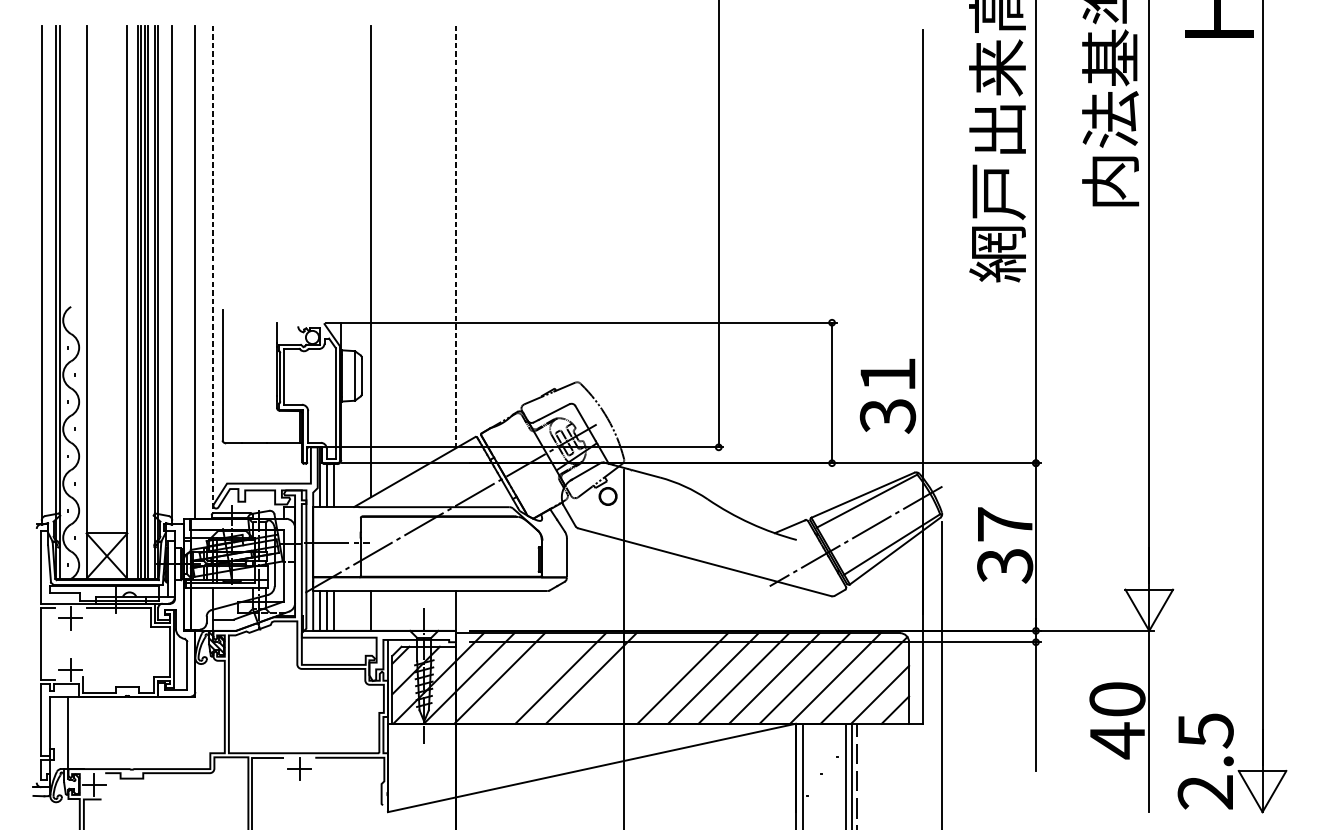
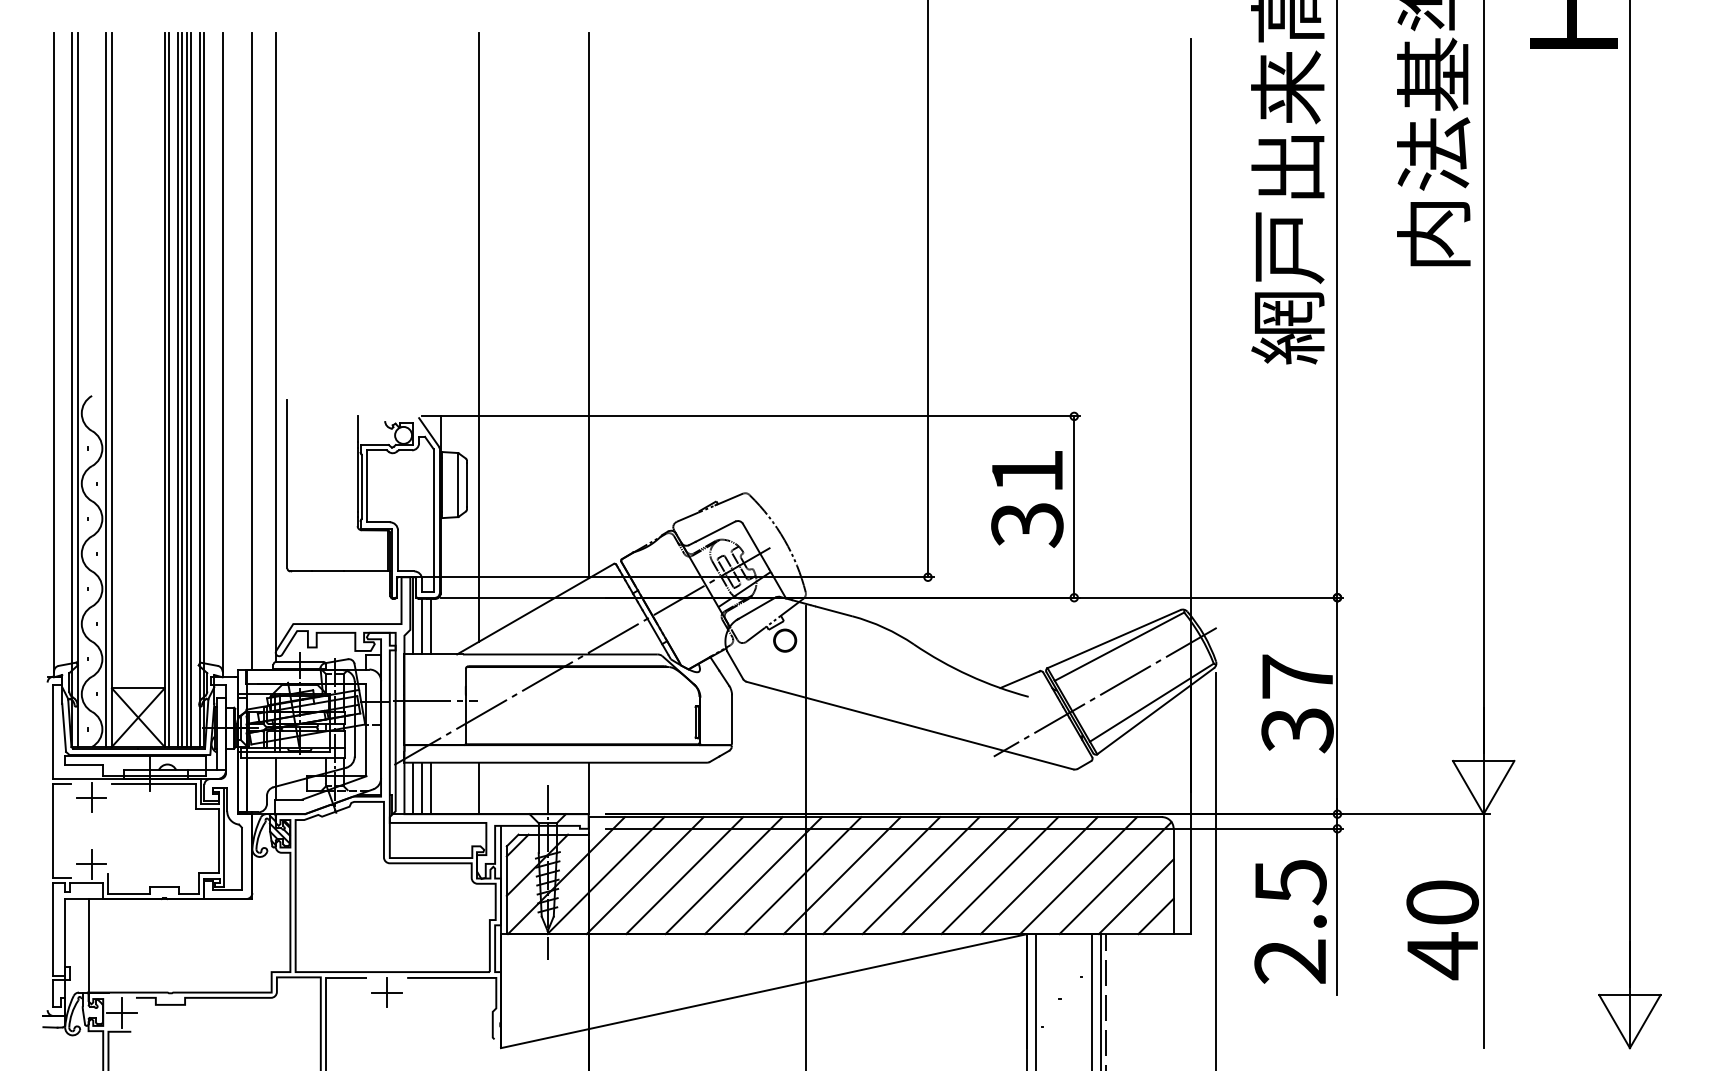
line: (455, 236) -> (588, 305), dashed -> solid
line: (213, 270) -> (275, 348), dashed -> solid
line: (82, 301) -> (106, 389), added
line: (130, 301) -> (168, 389), added
text: (888, 396) -> (1027, 499), moved
line: (530, 678) -> (684, 875), added
line: (621, 678) -> (802, 875), added
line: (651, 678) -> (841, 875), added
text: (1205, 761) -> (1290, 921), moved

